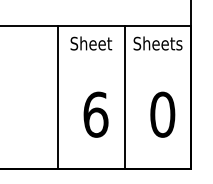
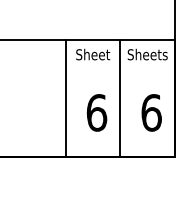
text: (162, 114) -> (151, 112), 0 -> 6

